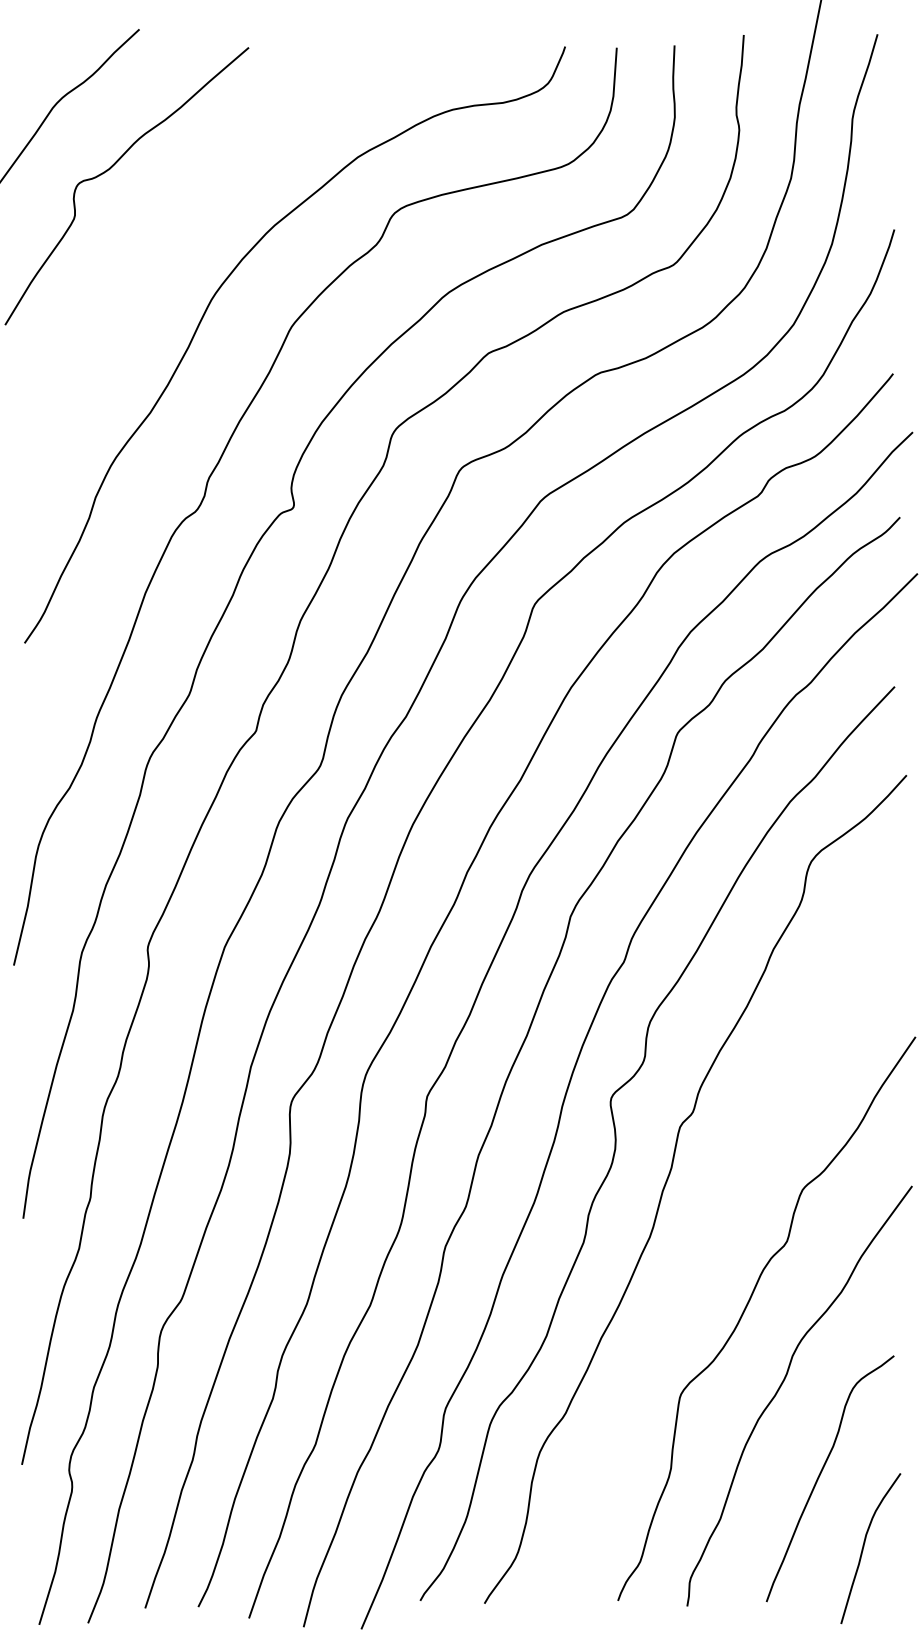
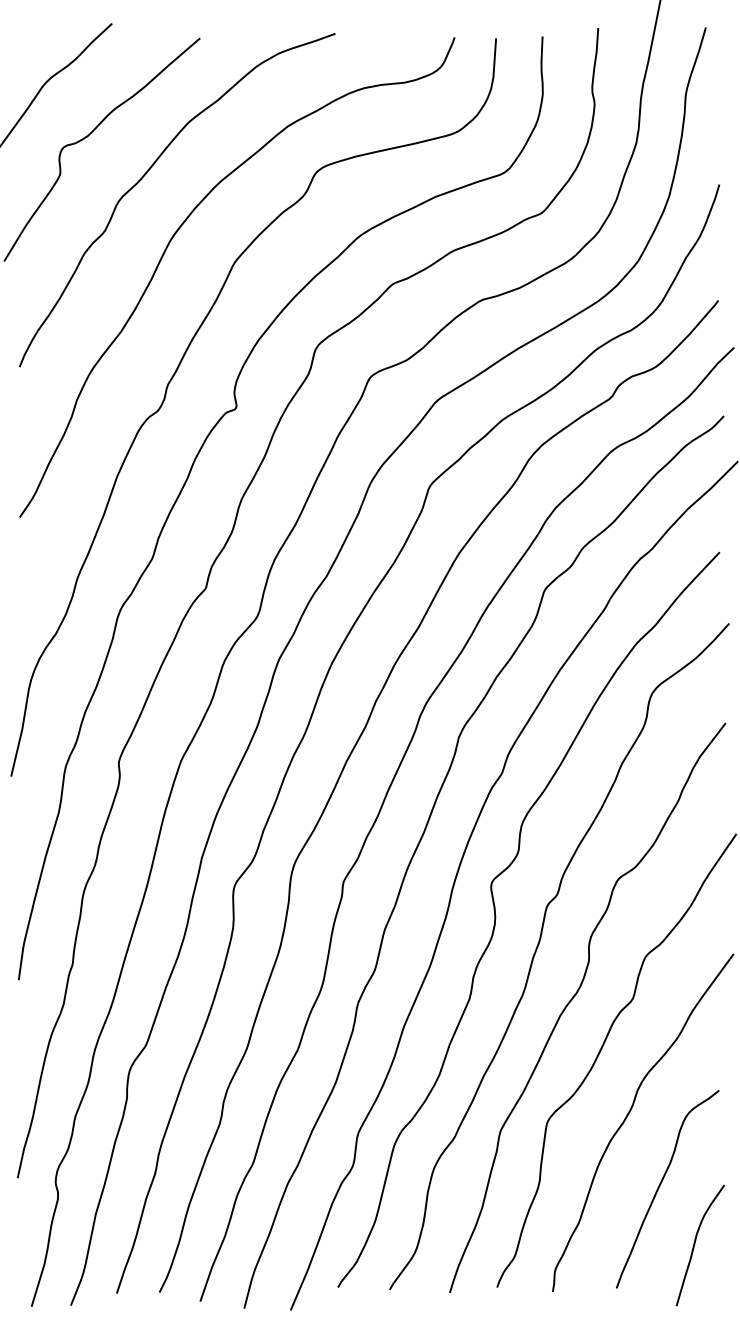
curve: (183, 215) -> (147, 173), added
curve: (715, 1239) -> (575, 996), added

